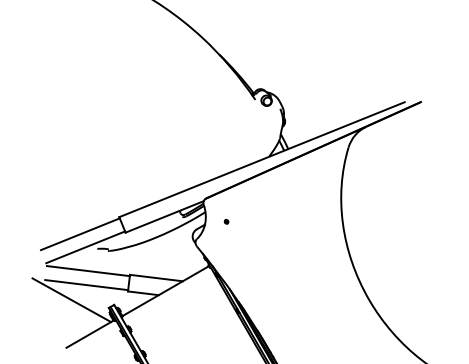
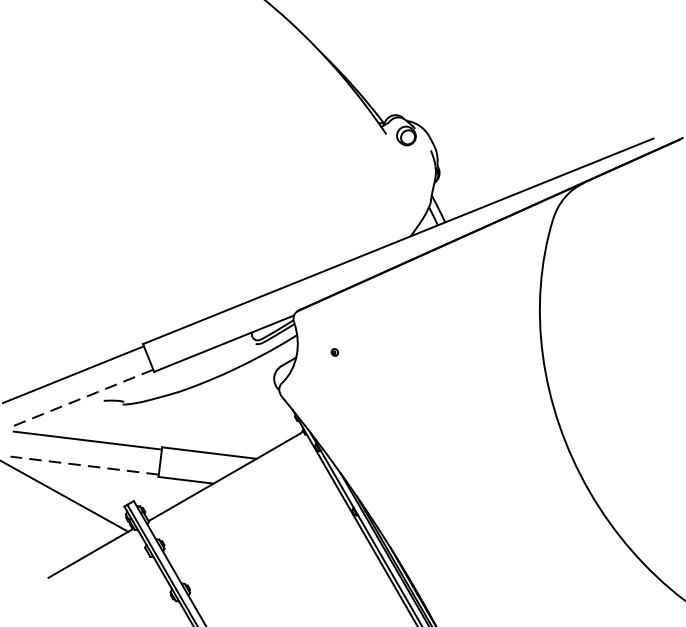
line: (85, 247) -> (82, 398), solid -> dashed
line: (86, 285) -> (84, 466), solid -> dashed

